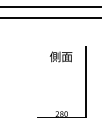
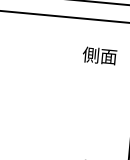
text: (60, 56) -> (98, 55), moved

